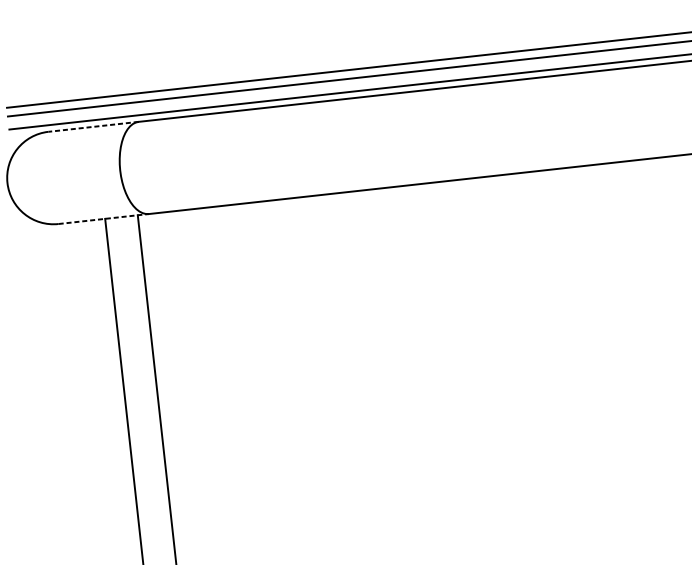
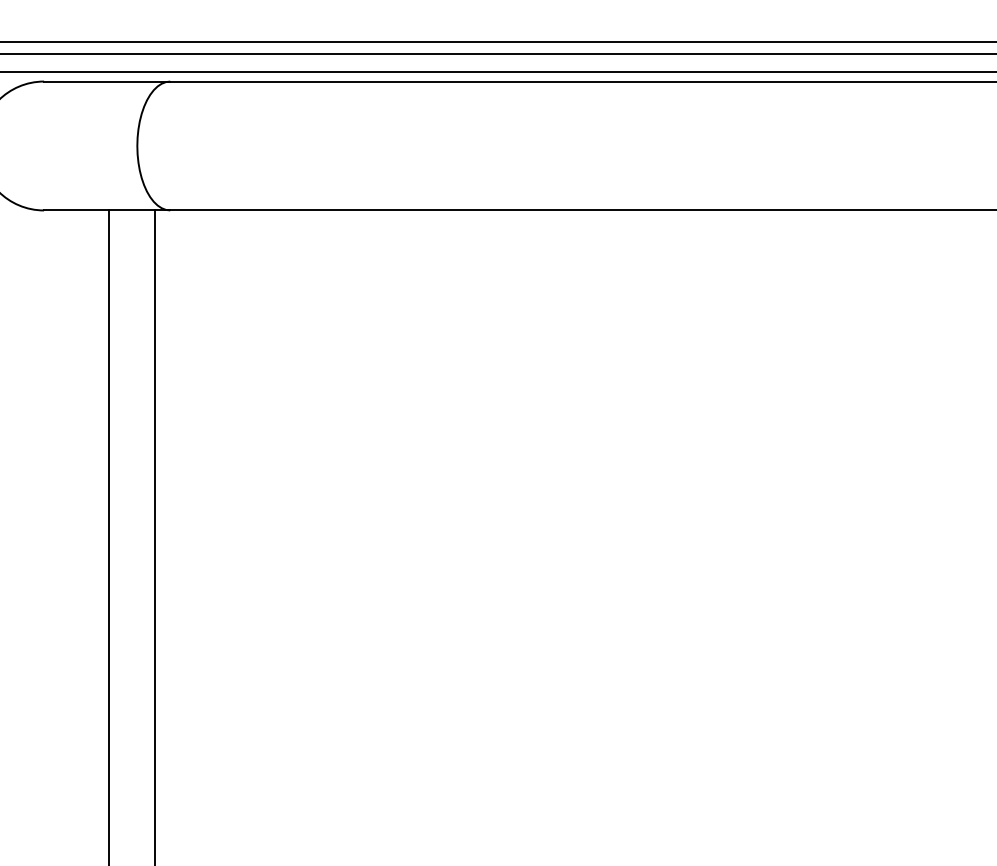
line: (93, 126) -> (106, 81), dashed -> solid
line: (103, 219) -> (107, 210), dashed -> solid

